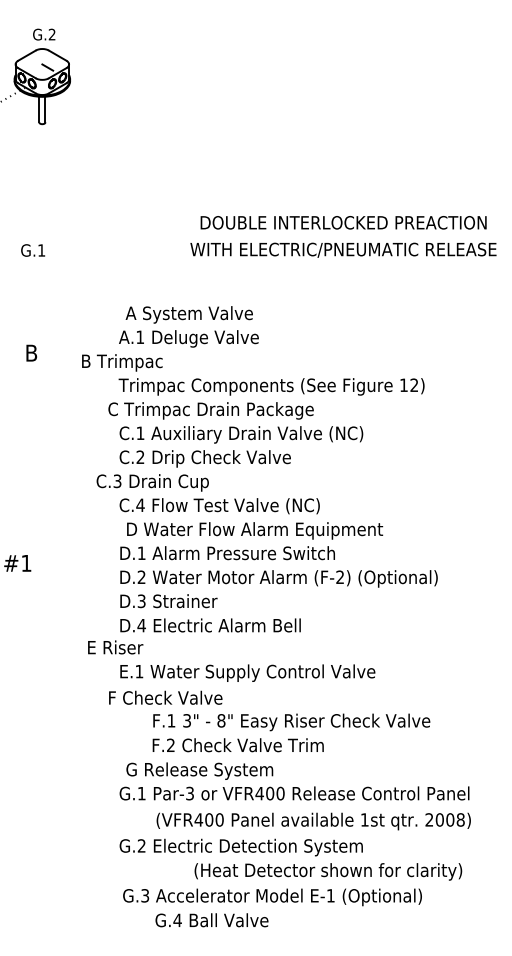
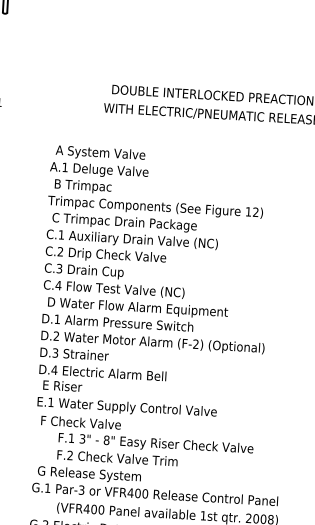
text: (122, 362) -> (83, 186), moved
text: (210, 410) -> (124, 222), moved
text: (152, 482) -> (84, 270), moved
text: (115, 647) -> (62, 386), moved
text: (165, 697) -> (80, 422), moved

